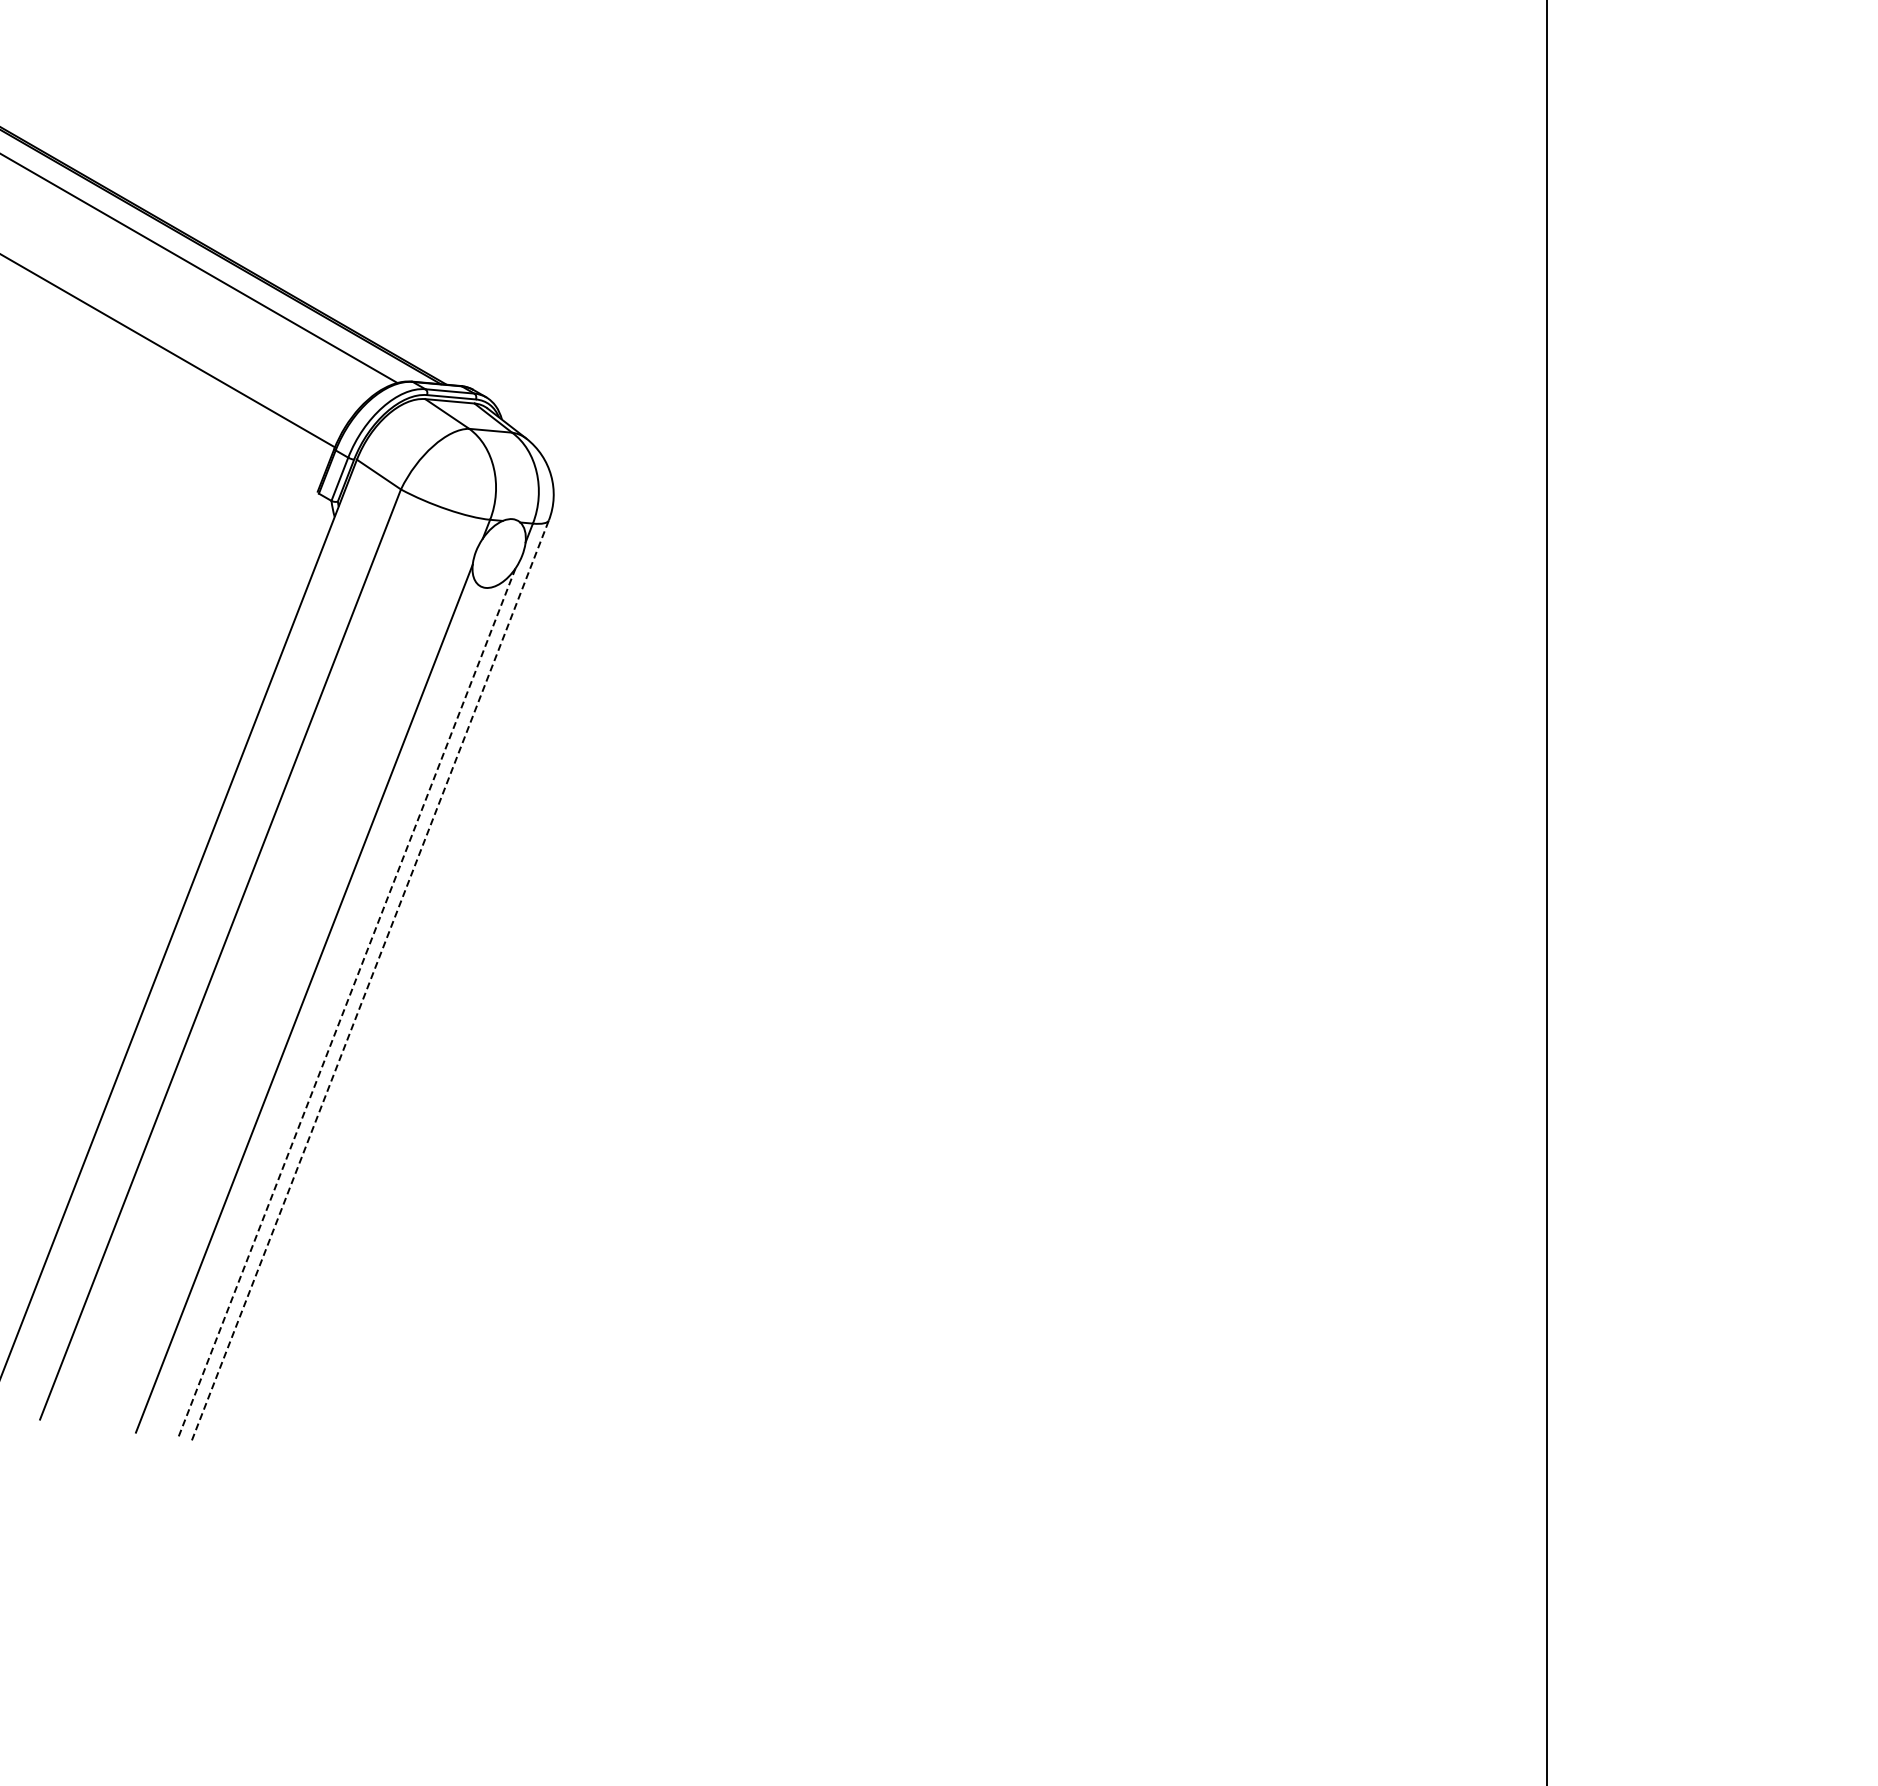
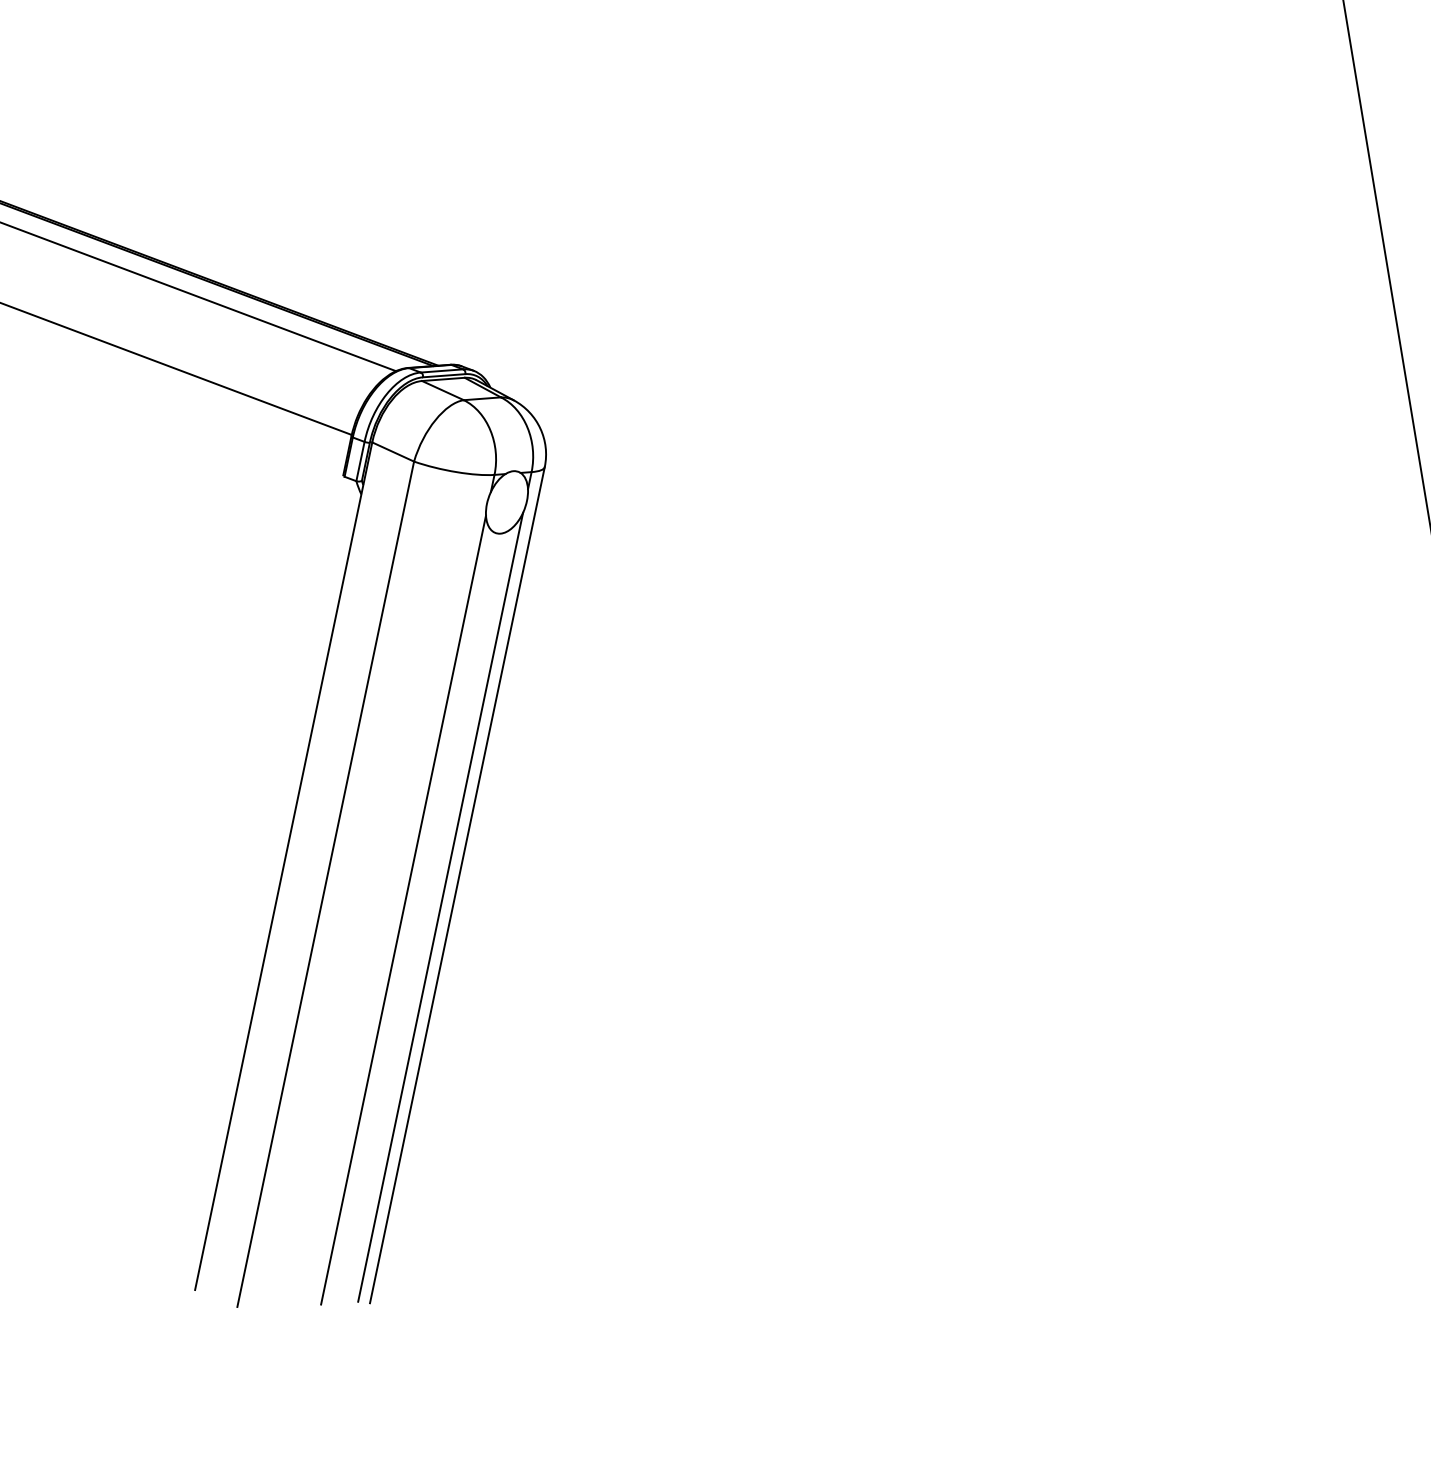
line: (370, 979) -> (457, 884), dashed -> solid
line: (347, 1002) -> (440, 907), dashed -> solid

